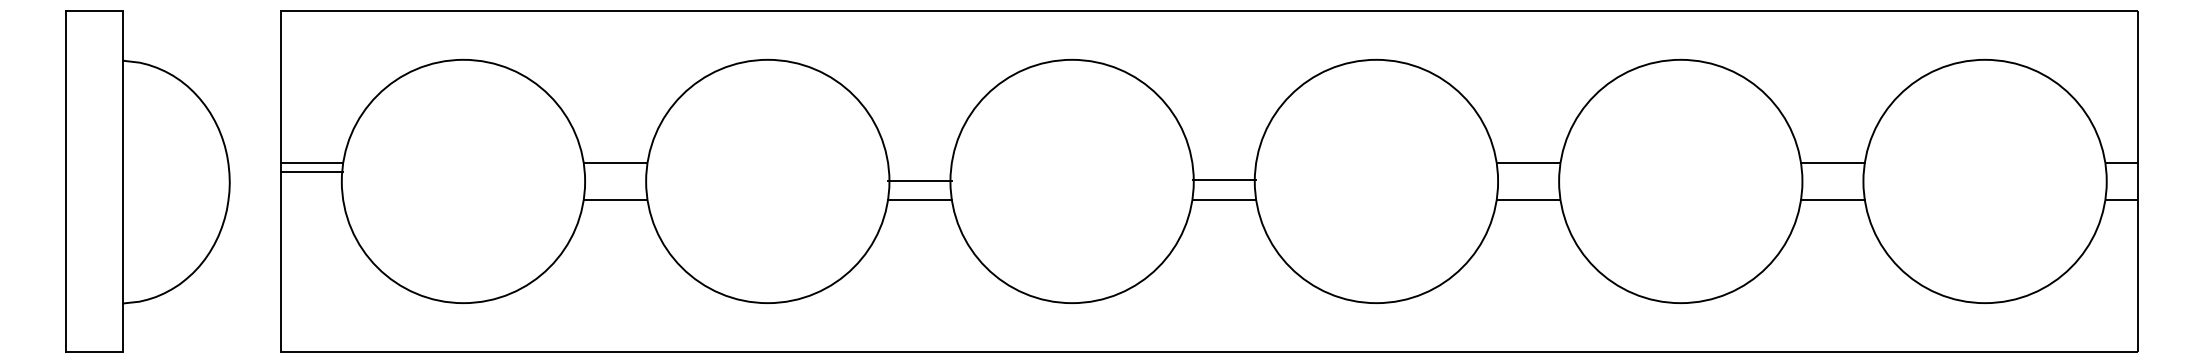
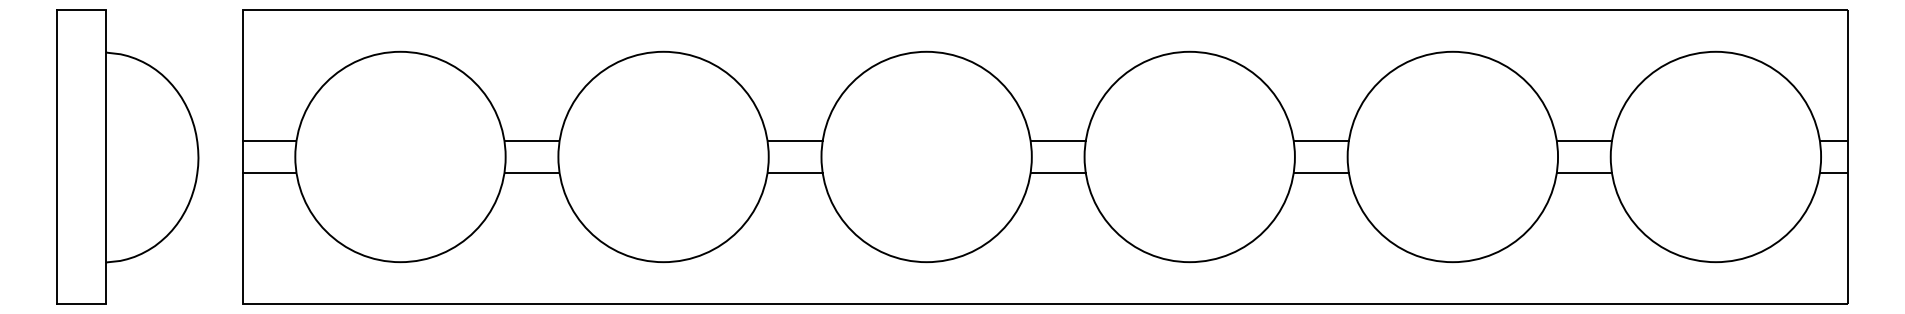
line: (311, 171) -> (269, 172), moved
line: (1224, 180) -> (1058, 141), moved
line: (919, 181) -> (794, 141), moved

